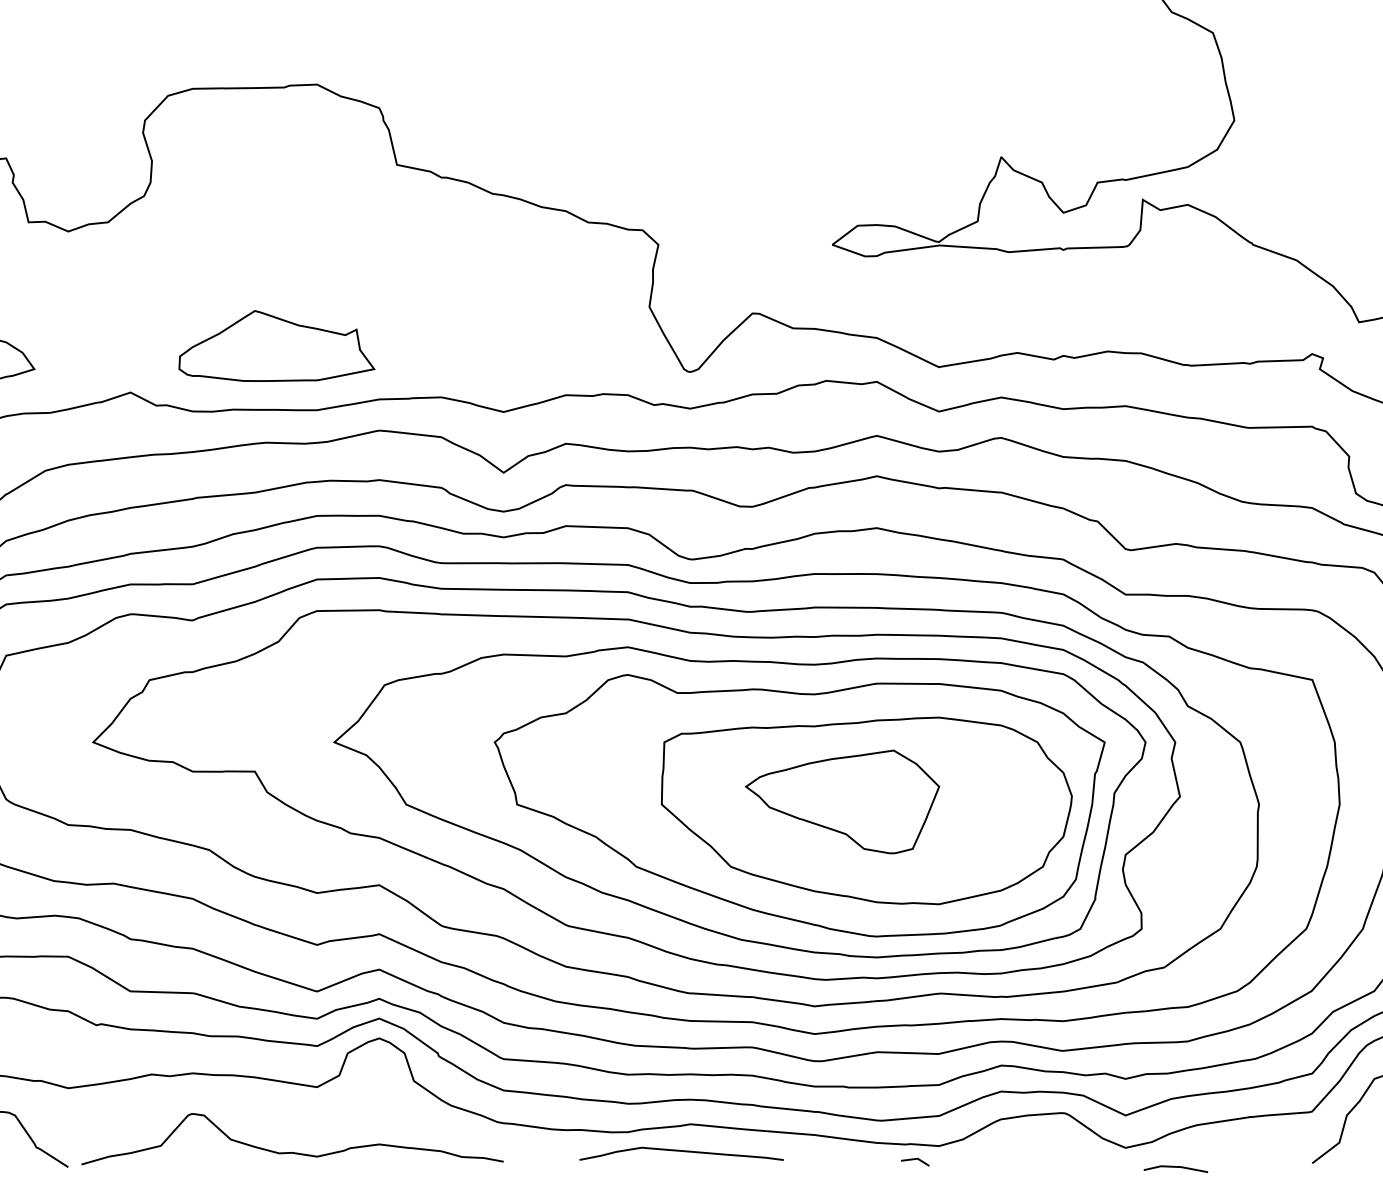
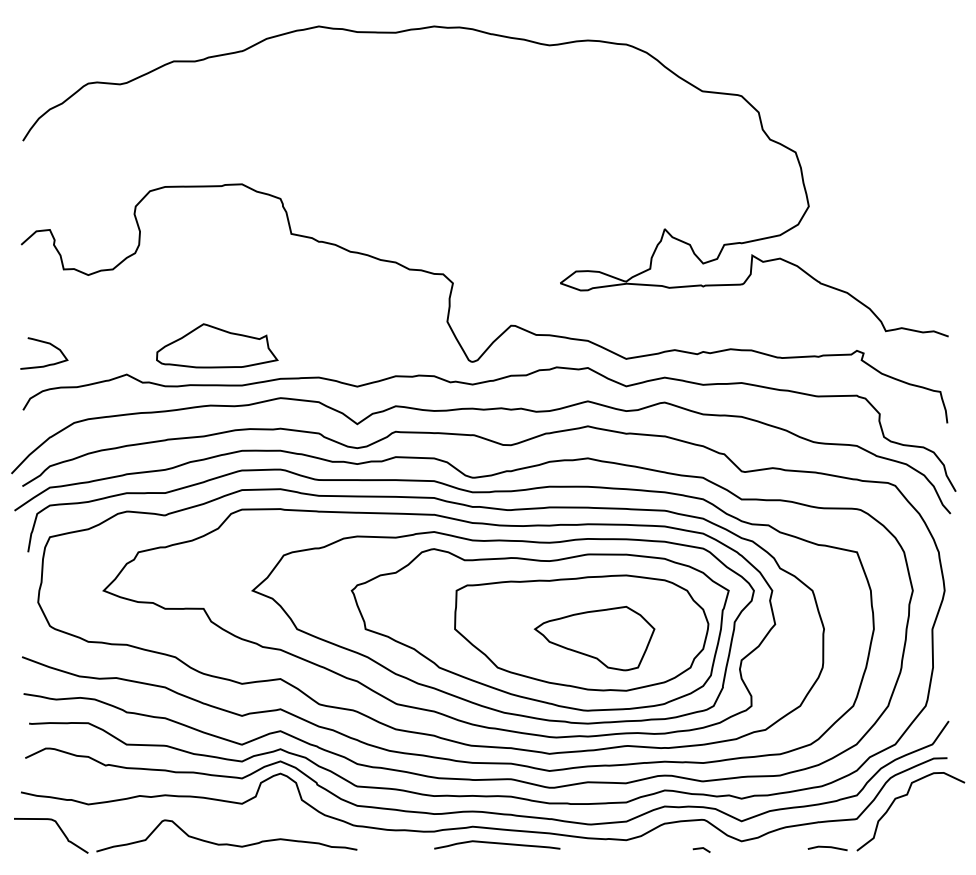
part: (842, 801) -> (594, 638), moved
curve: (681, 1153) -> (497, 844), moved
line: (915, 1161) -> (701, 849), moved
line: (1175, 1167) -> (827, 847), moved

